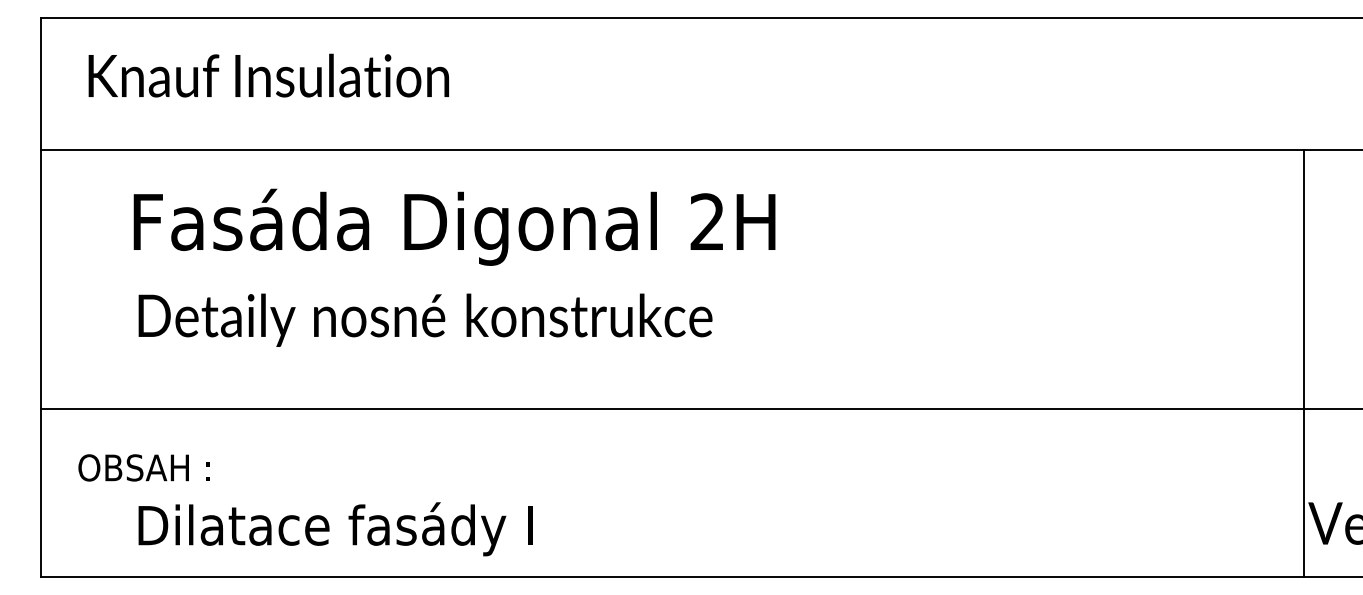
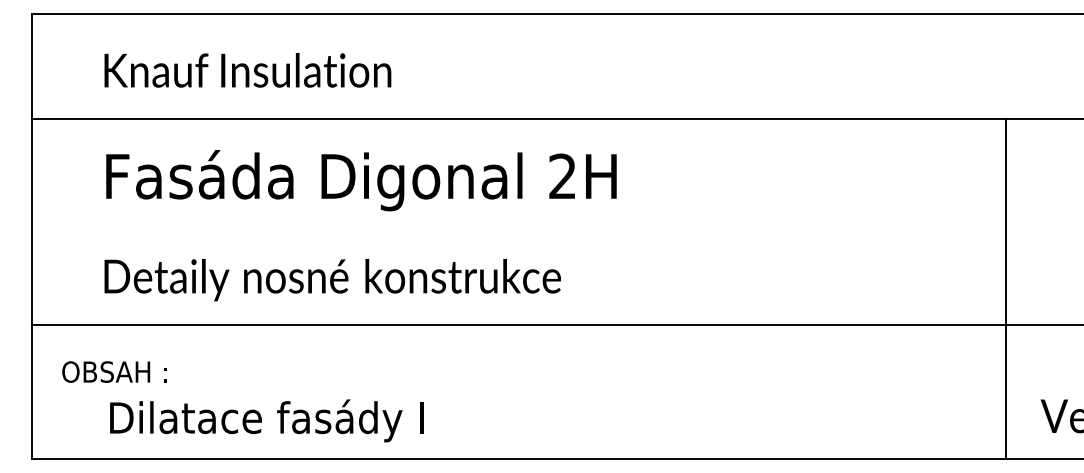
text: (268, 75) -> (247, 70), moved
text: (425, 319) -> (332, 279), moved
line: (1304, 363) -> (1006, 289), moved

